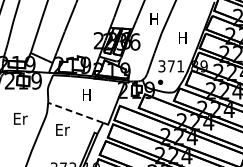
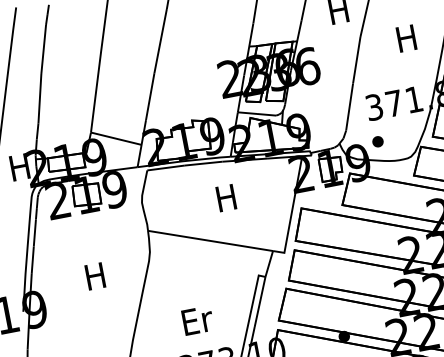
line: (75, 112) -> (210, 240), dashed -> solid
text: (20, 118) -> (95, 275), Er -> H
text: (62, 129) -> (196, 319), moved

